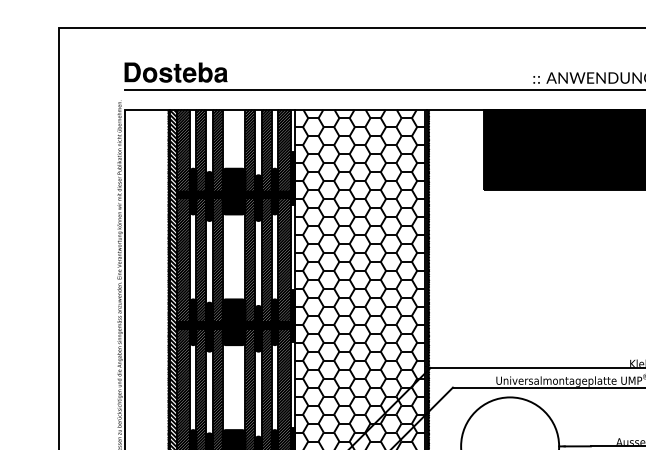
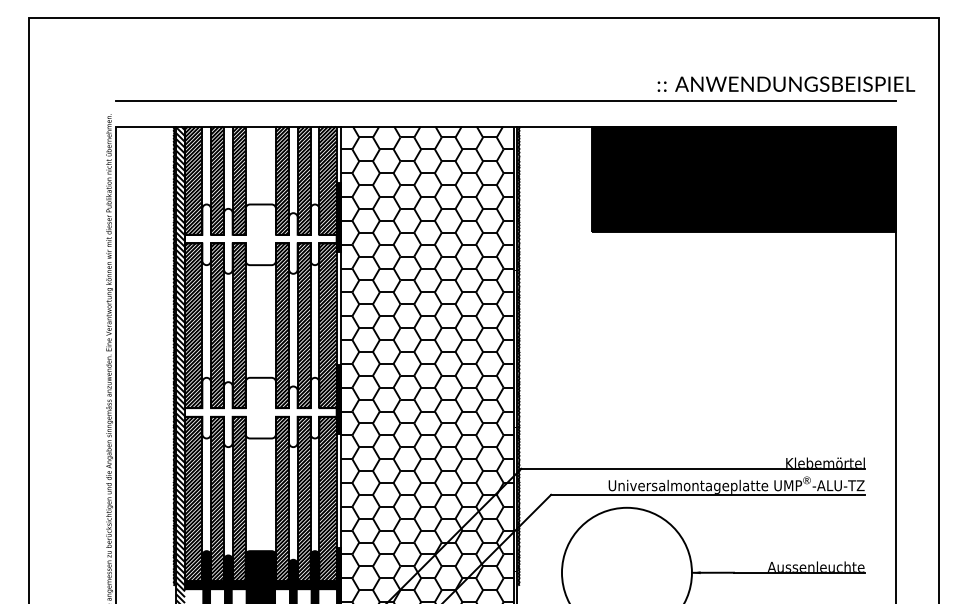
part: (175, 72) -> (183, 76), removed
fill: (233, 194) -> (260, 238), removed
fill: (233, 325) -> (260, 412), removed

